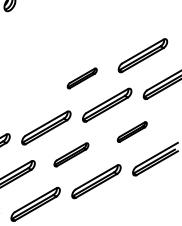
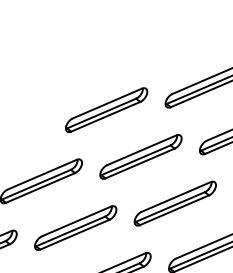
part: (82, 78) -> (107, 110), size x1.67
part: (132, 131) -> (175, 202), size x1.67
part: (71, 154) -> (75, 227), size x1.43

